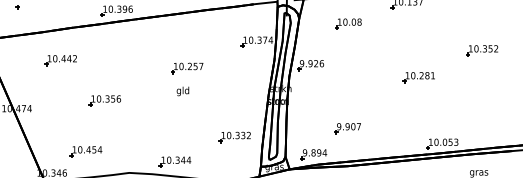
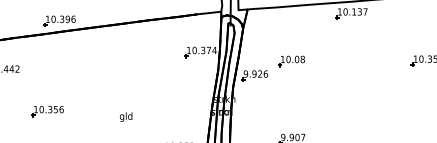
part: (348, 23) -> (291, 60), moved
part: (187, 68) -> (130, 78), removed
part: (418, 77) -> (363, 87), removed
text: (182, 91) -> (125, 117), moved

